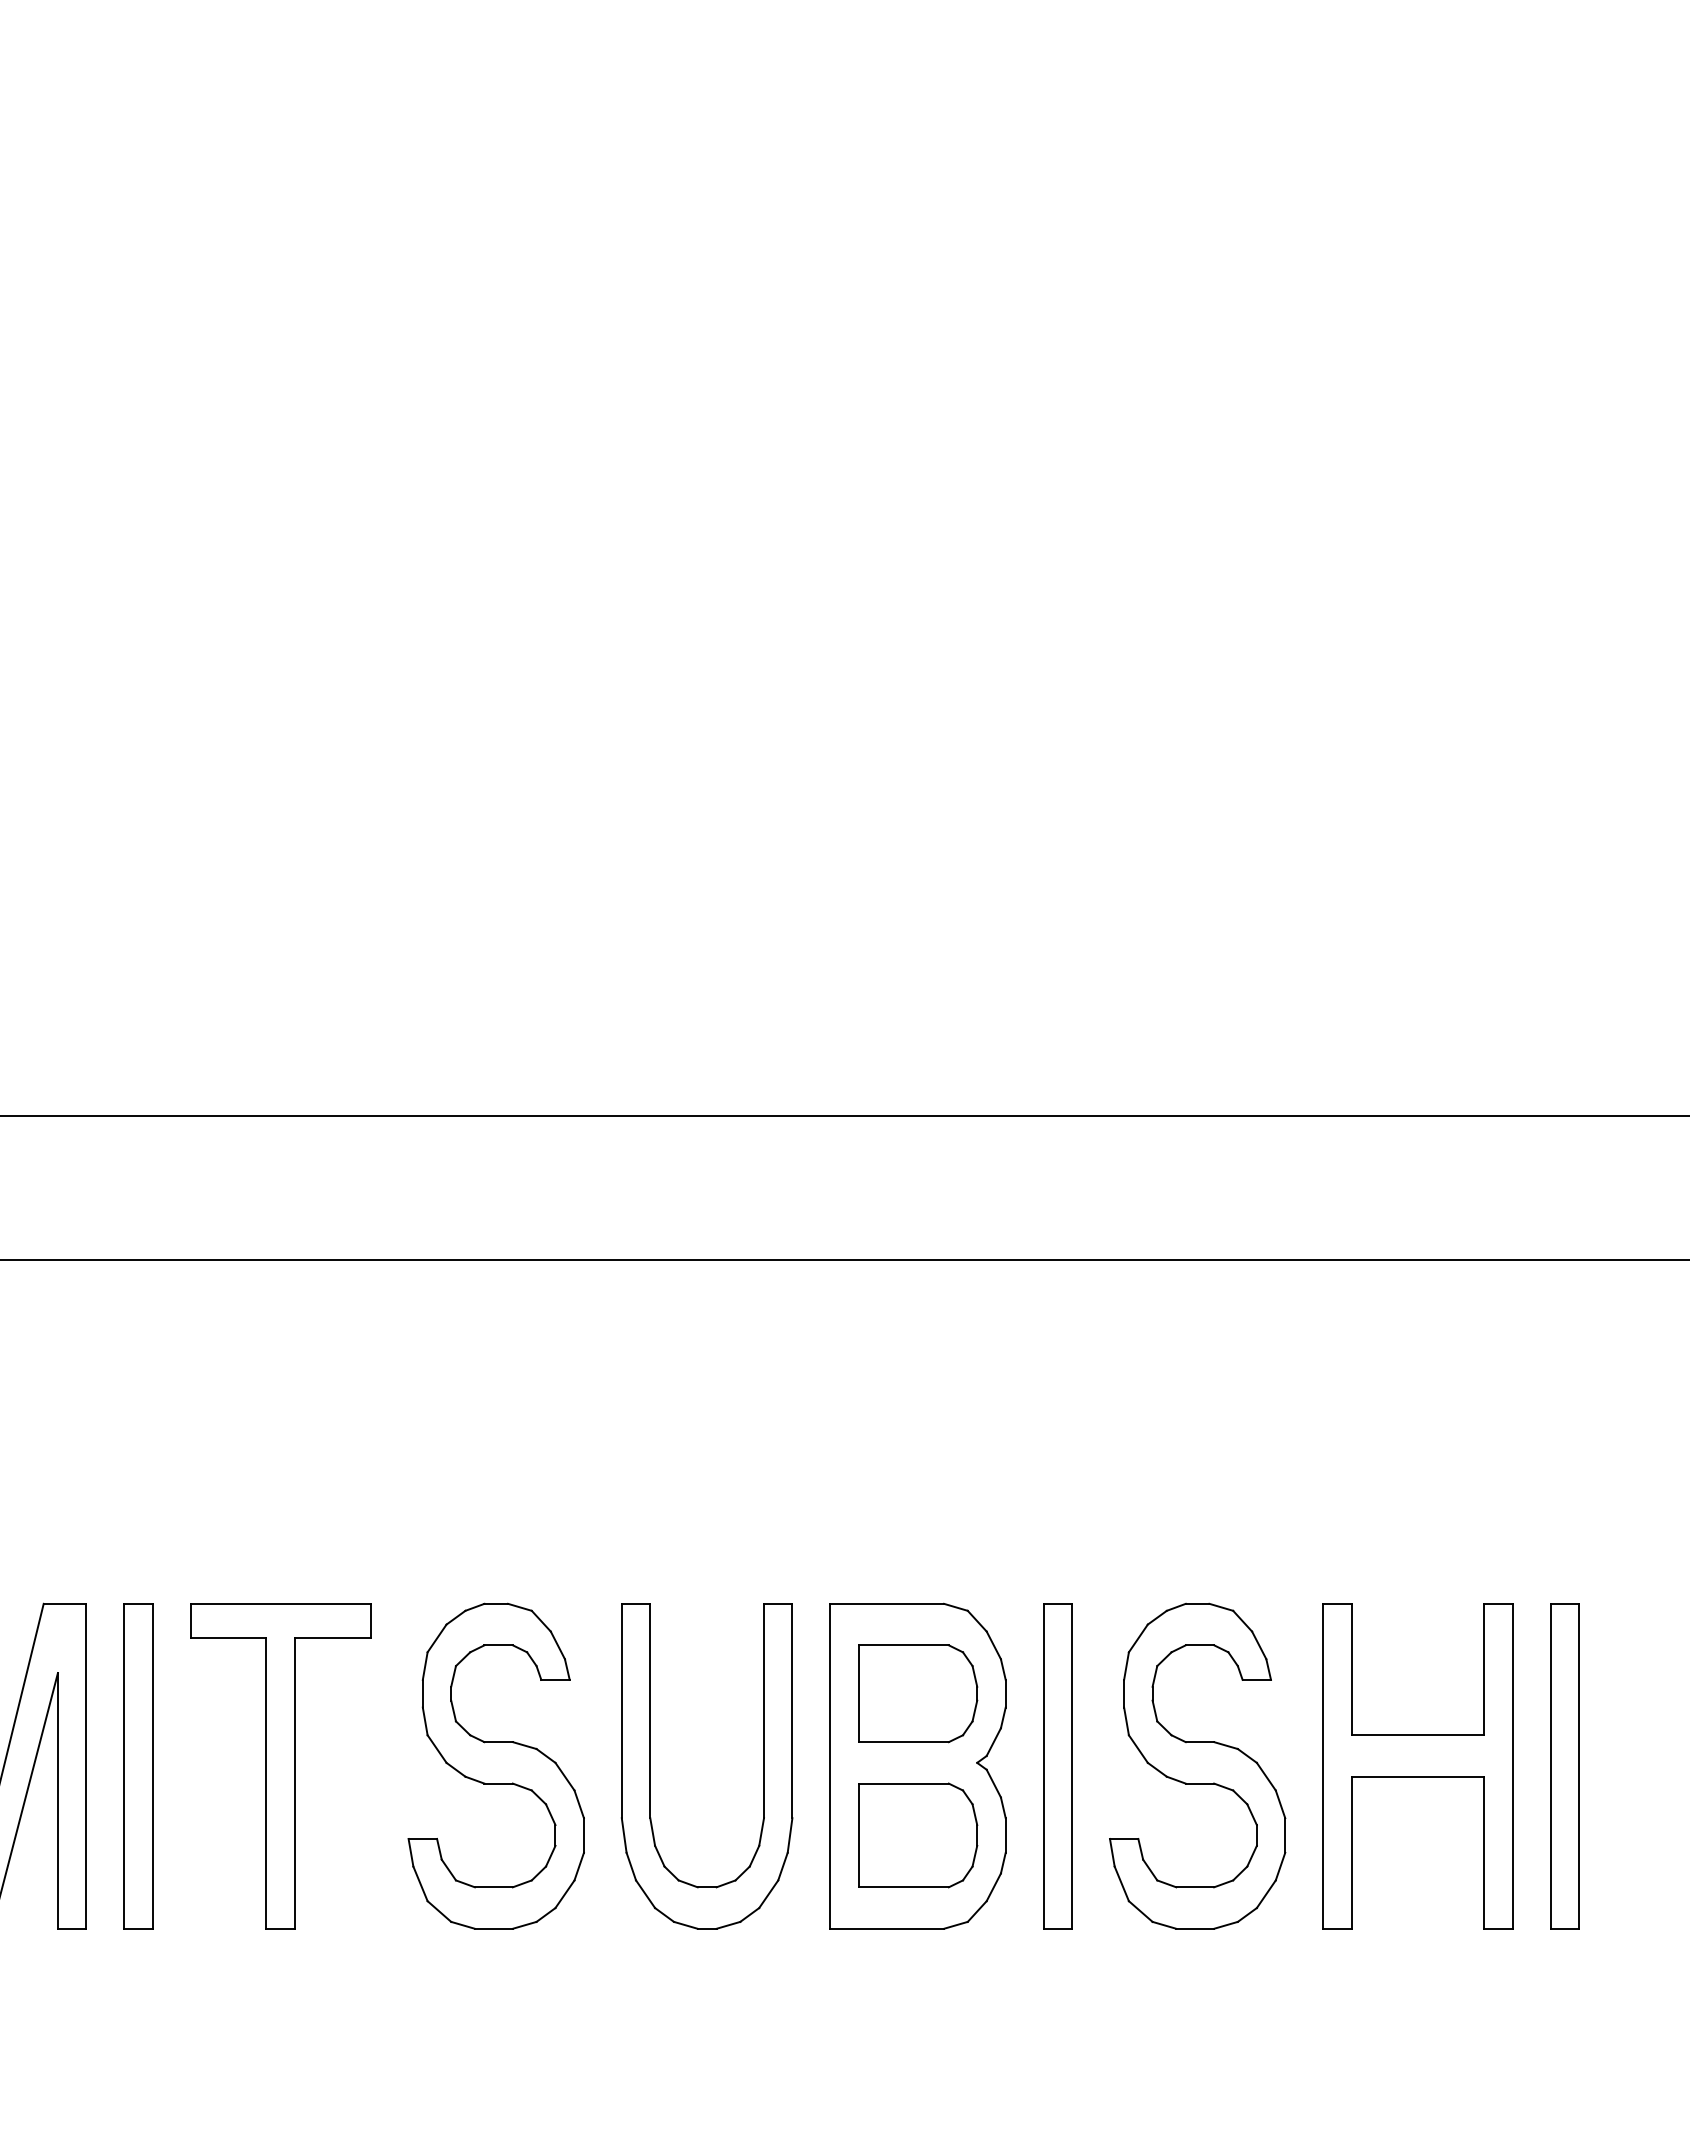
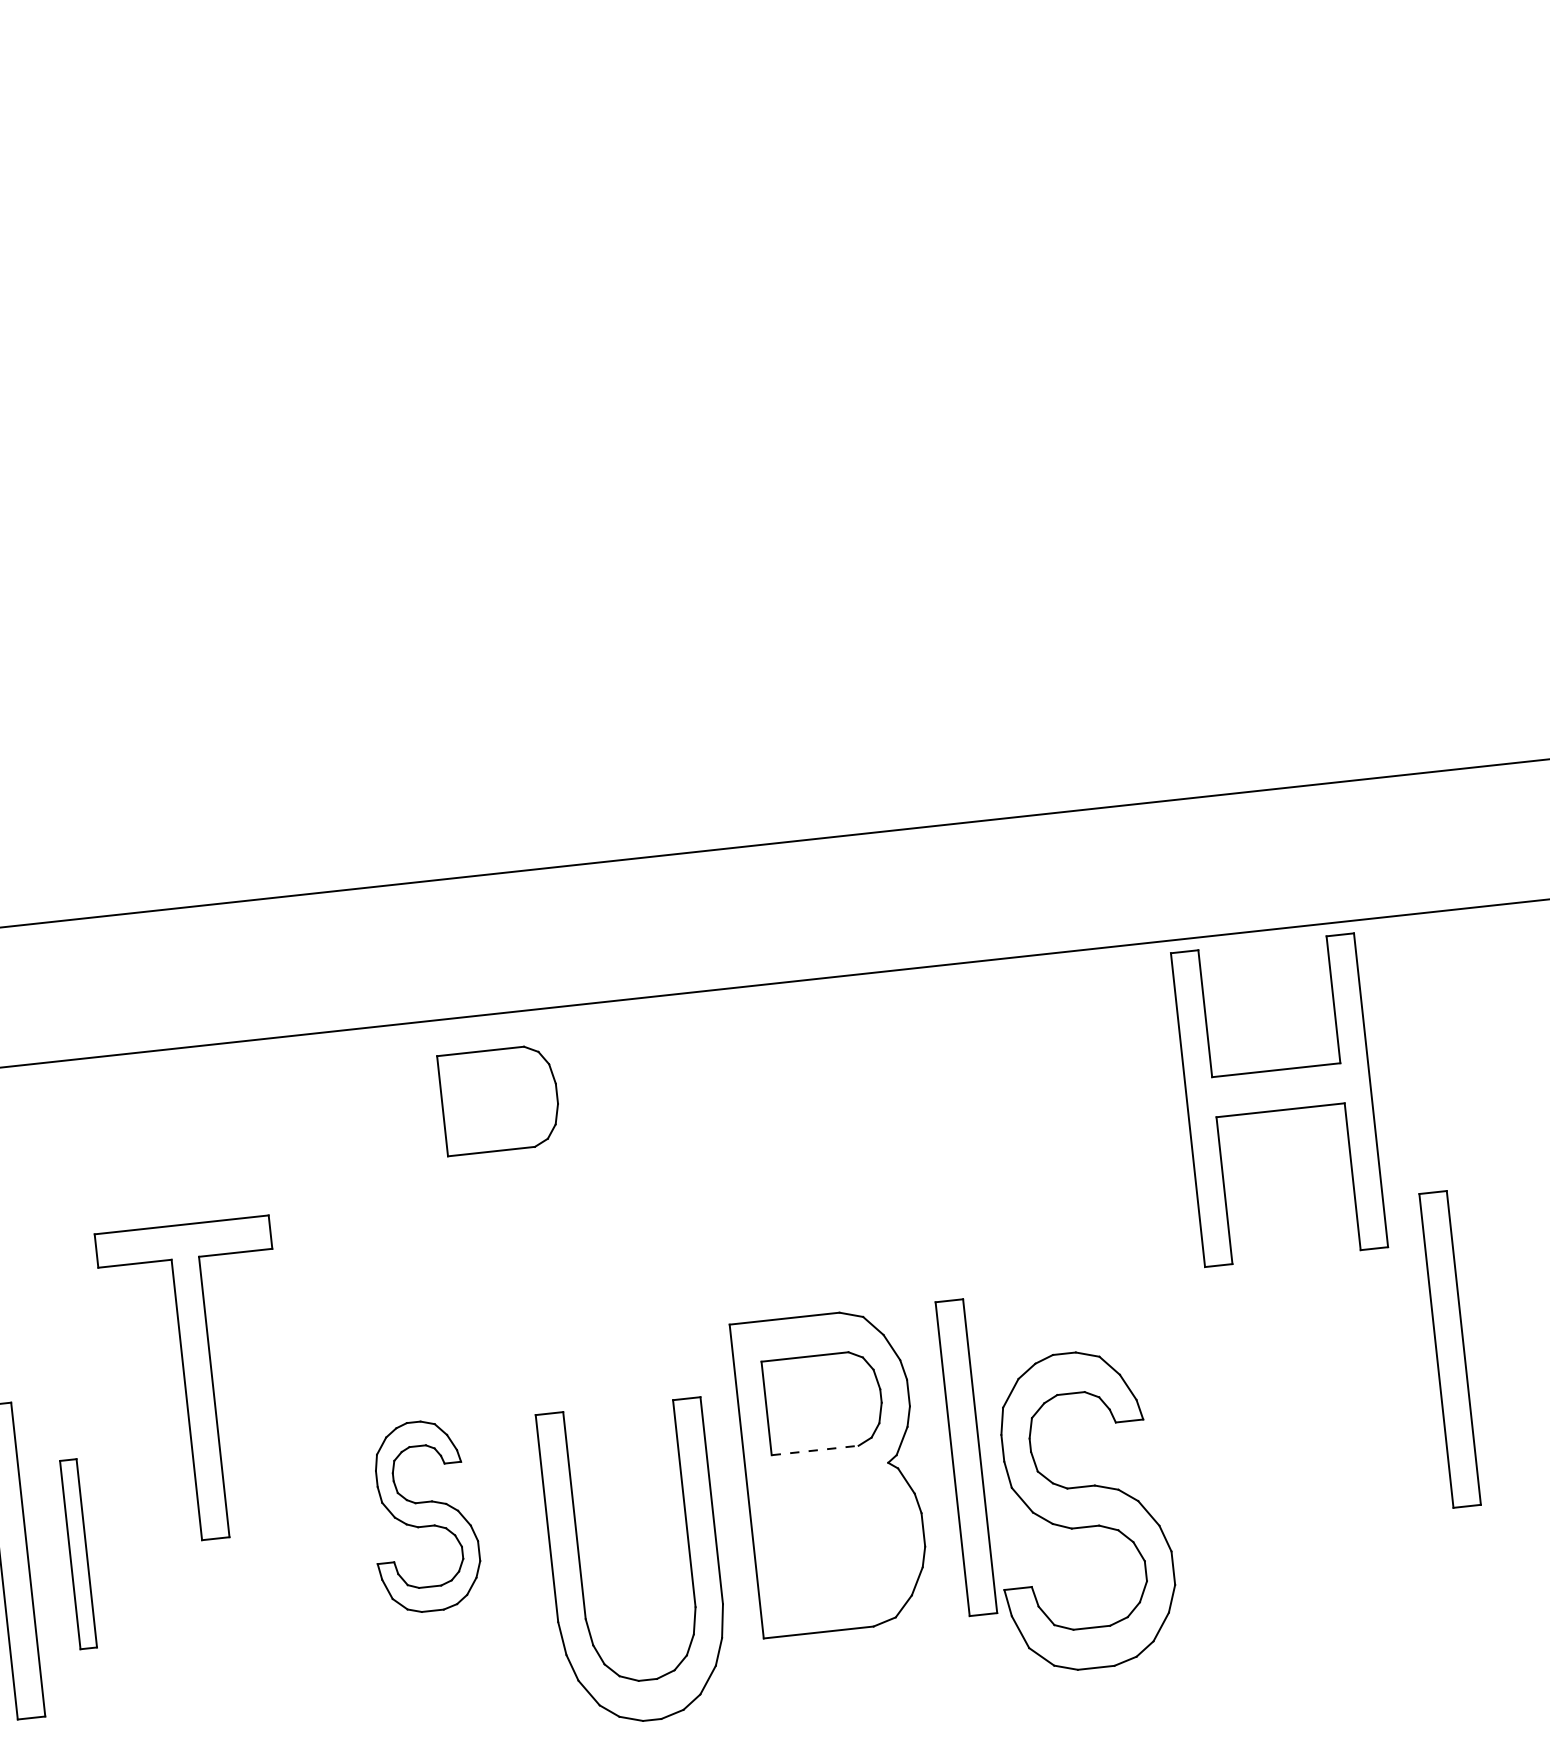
line: (904, 1742) -> (815, 1450), solid -> dashed
part: (495, 1765) -> (423, 1515), size x0.6
part: (1197, 1765) -> (1081, 1509), moved
part: (138, 1766) -> (78, 1554), size x0.6
part: (280, 1766) -> (198, 1381), moved
part: (650, 1766) -> (580, 1569), moved
part: (1417, 1766) -> (1279, 1100), moved
part: (1564, 1766) -> (1449, 1349), moved
part: (918, 1835) -> (500, 1100), moved

